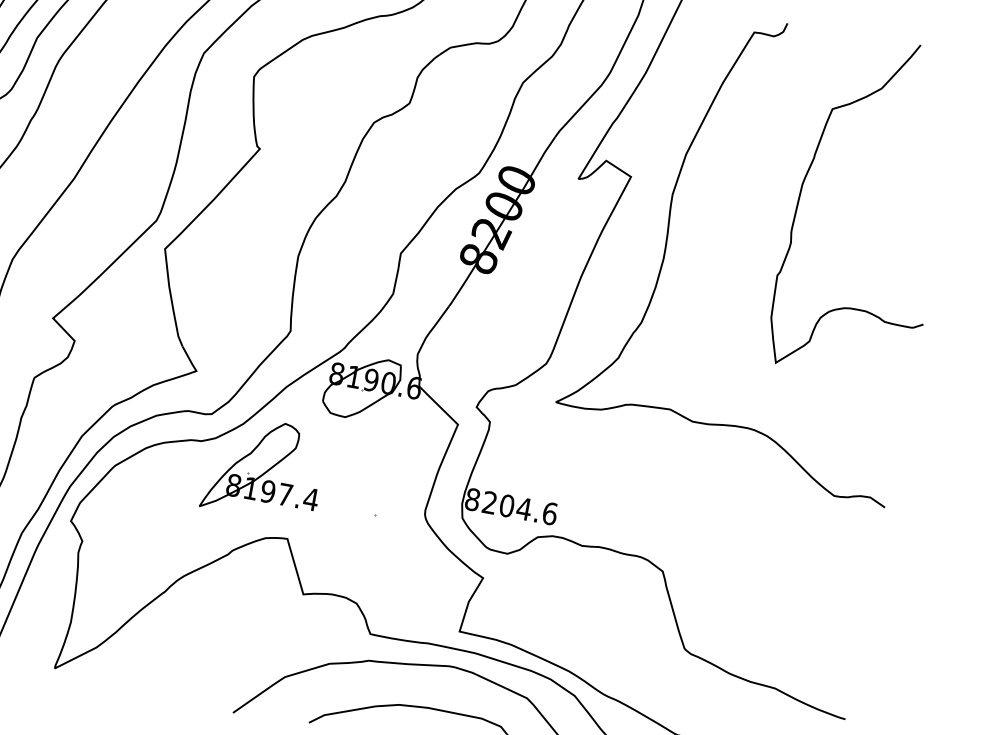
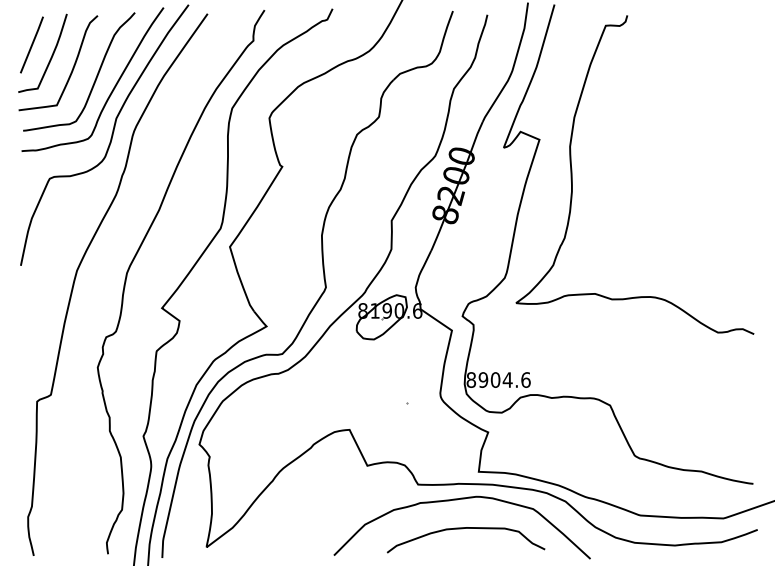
curve: (802, 194) -> (658, 130), removed
part: (263, 468) -> (324, 384), removed
text: (490, 502) -> (483, 379), 8204.6 -> 8904.6

